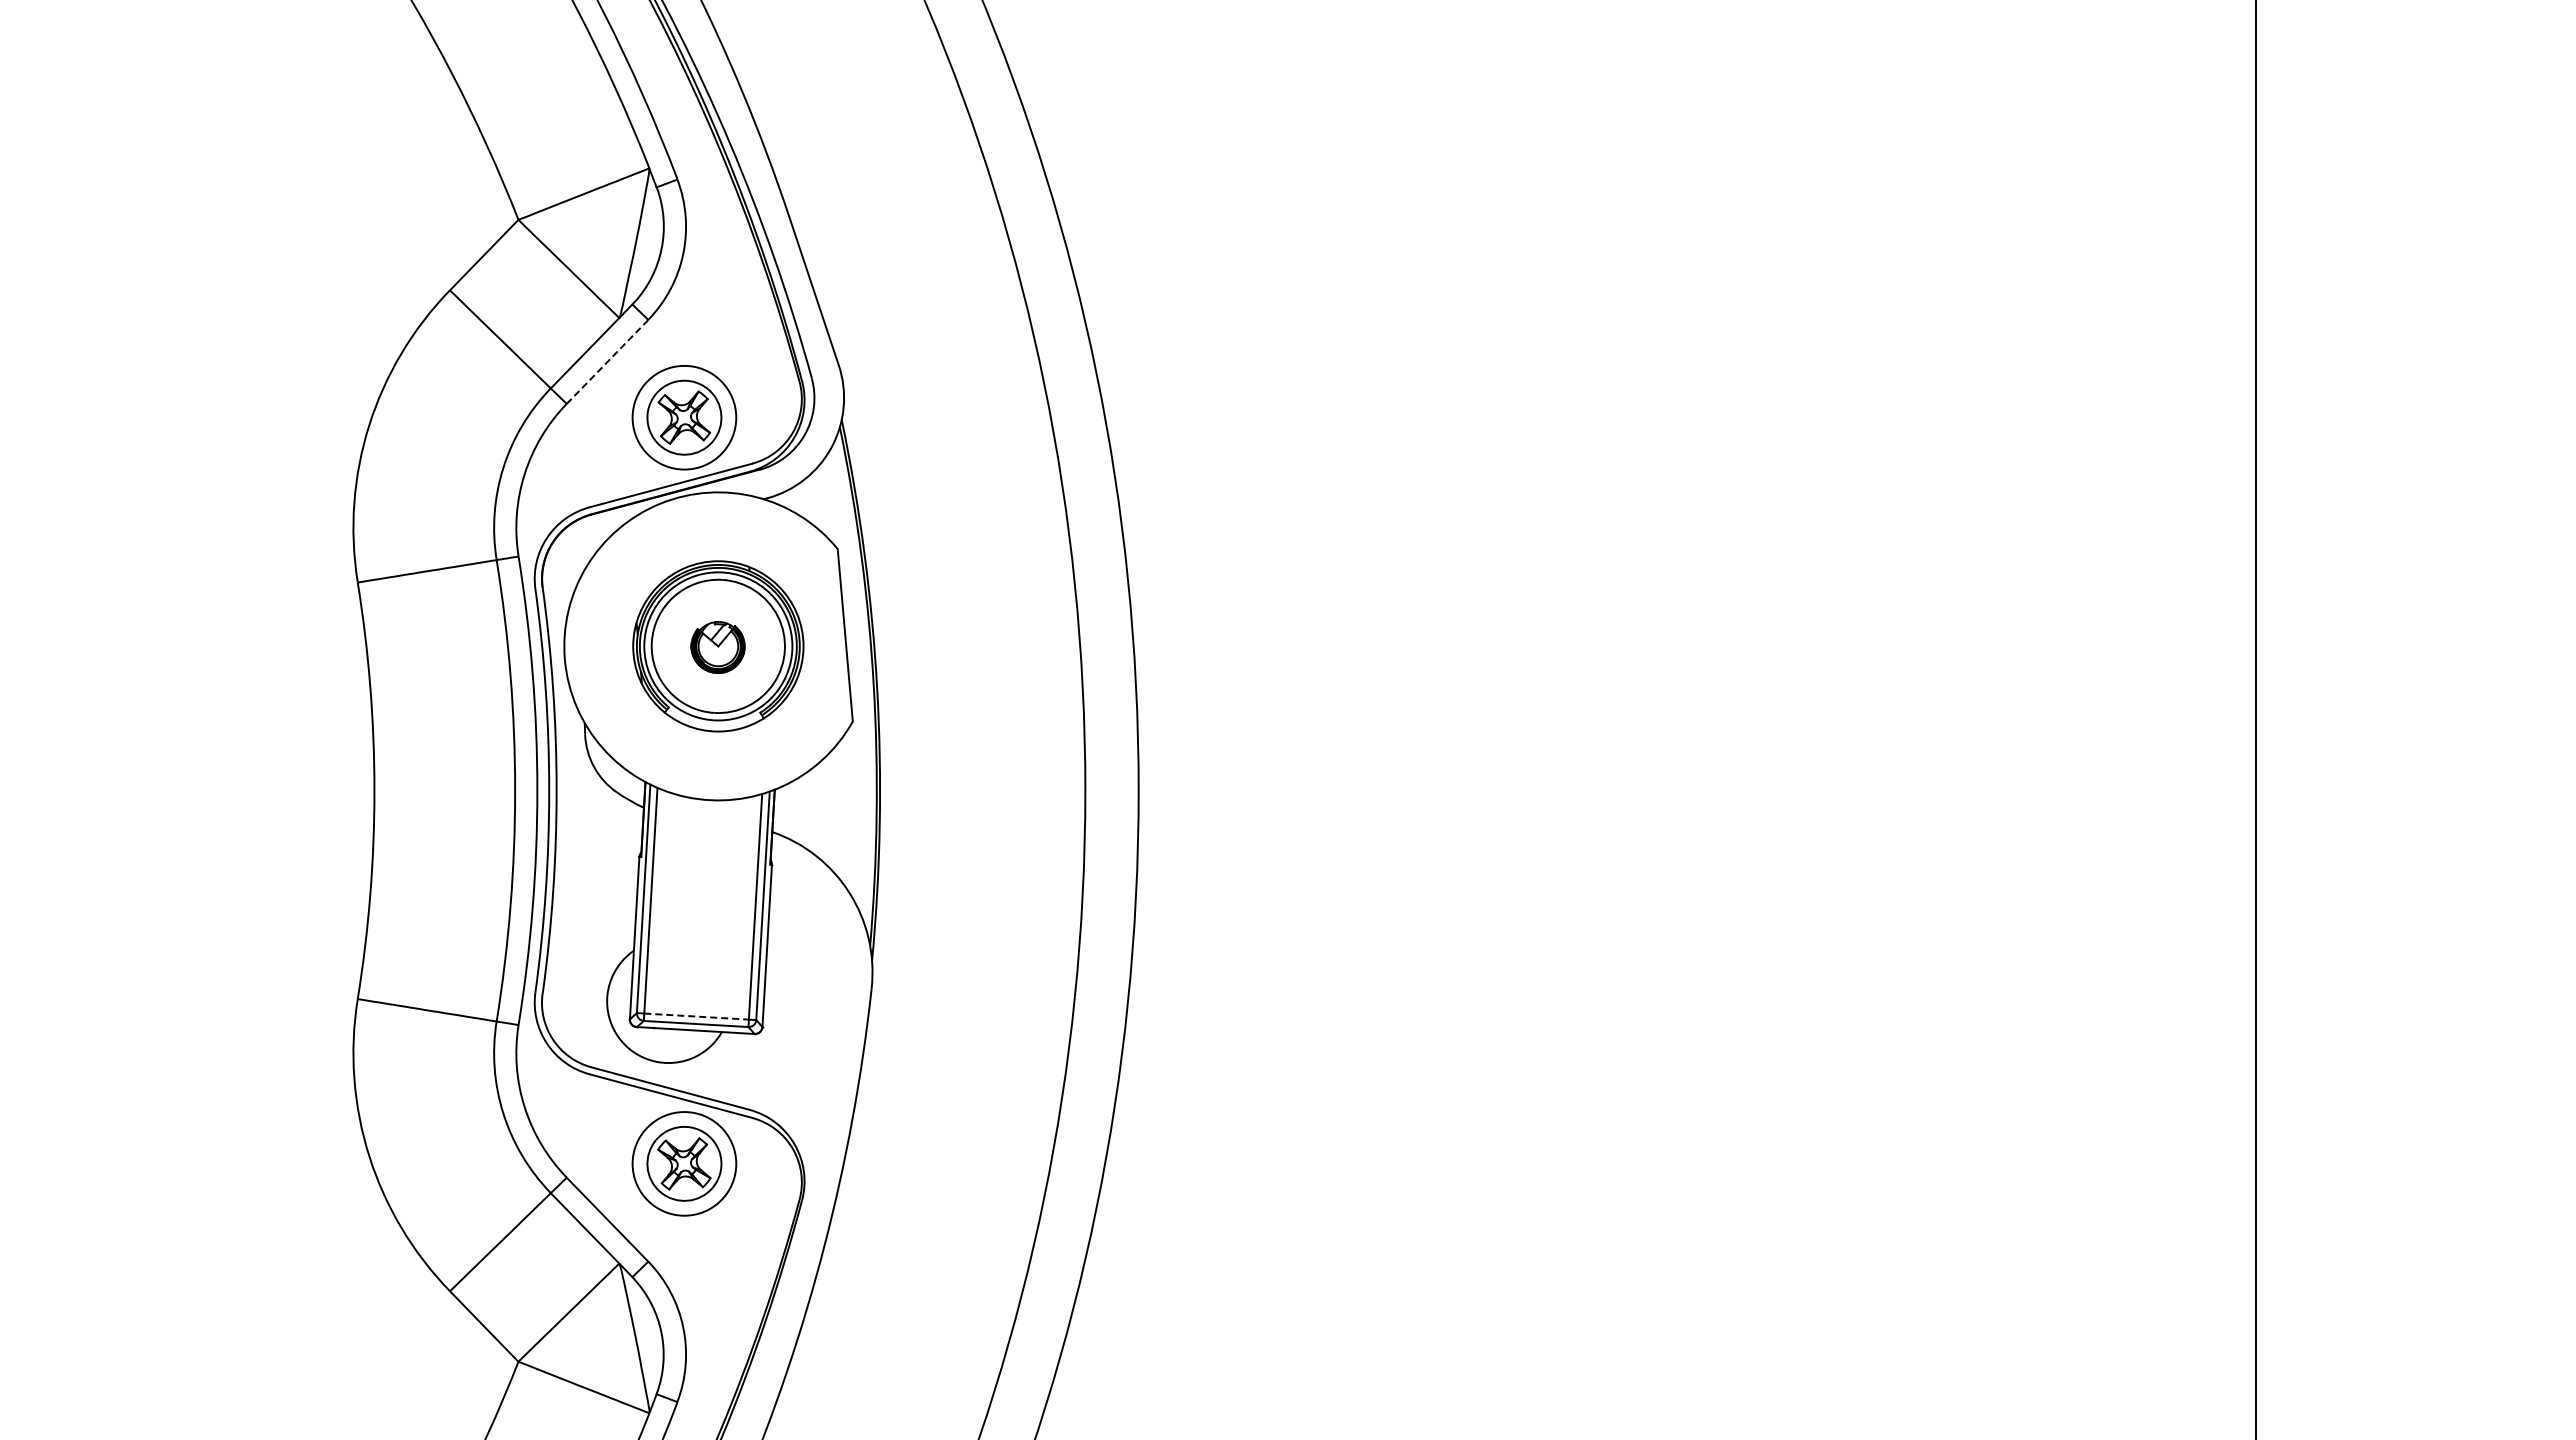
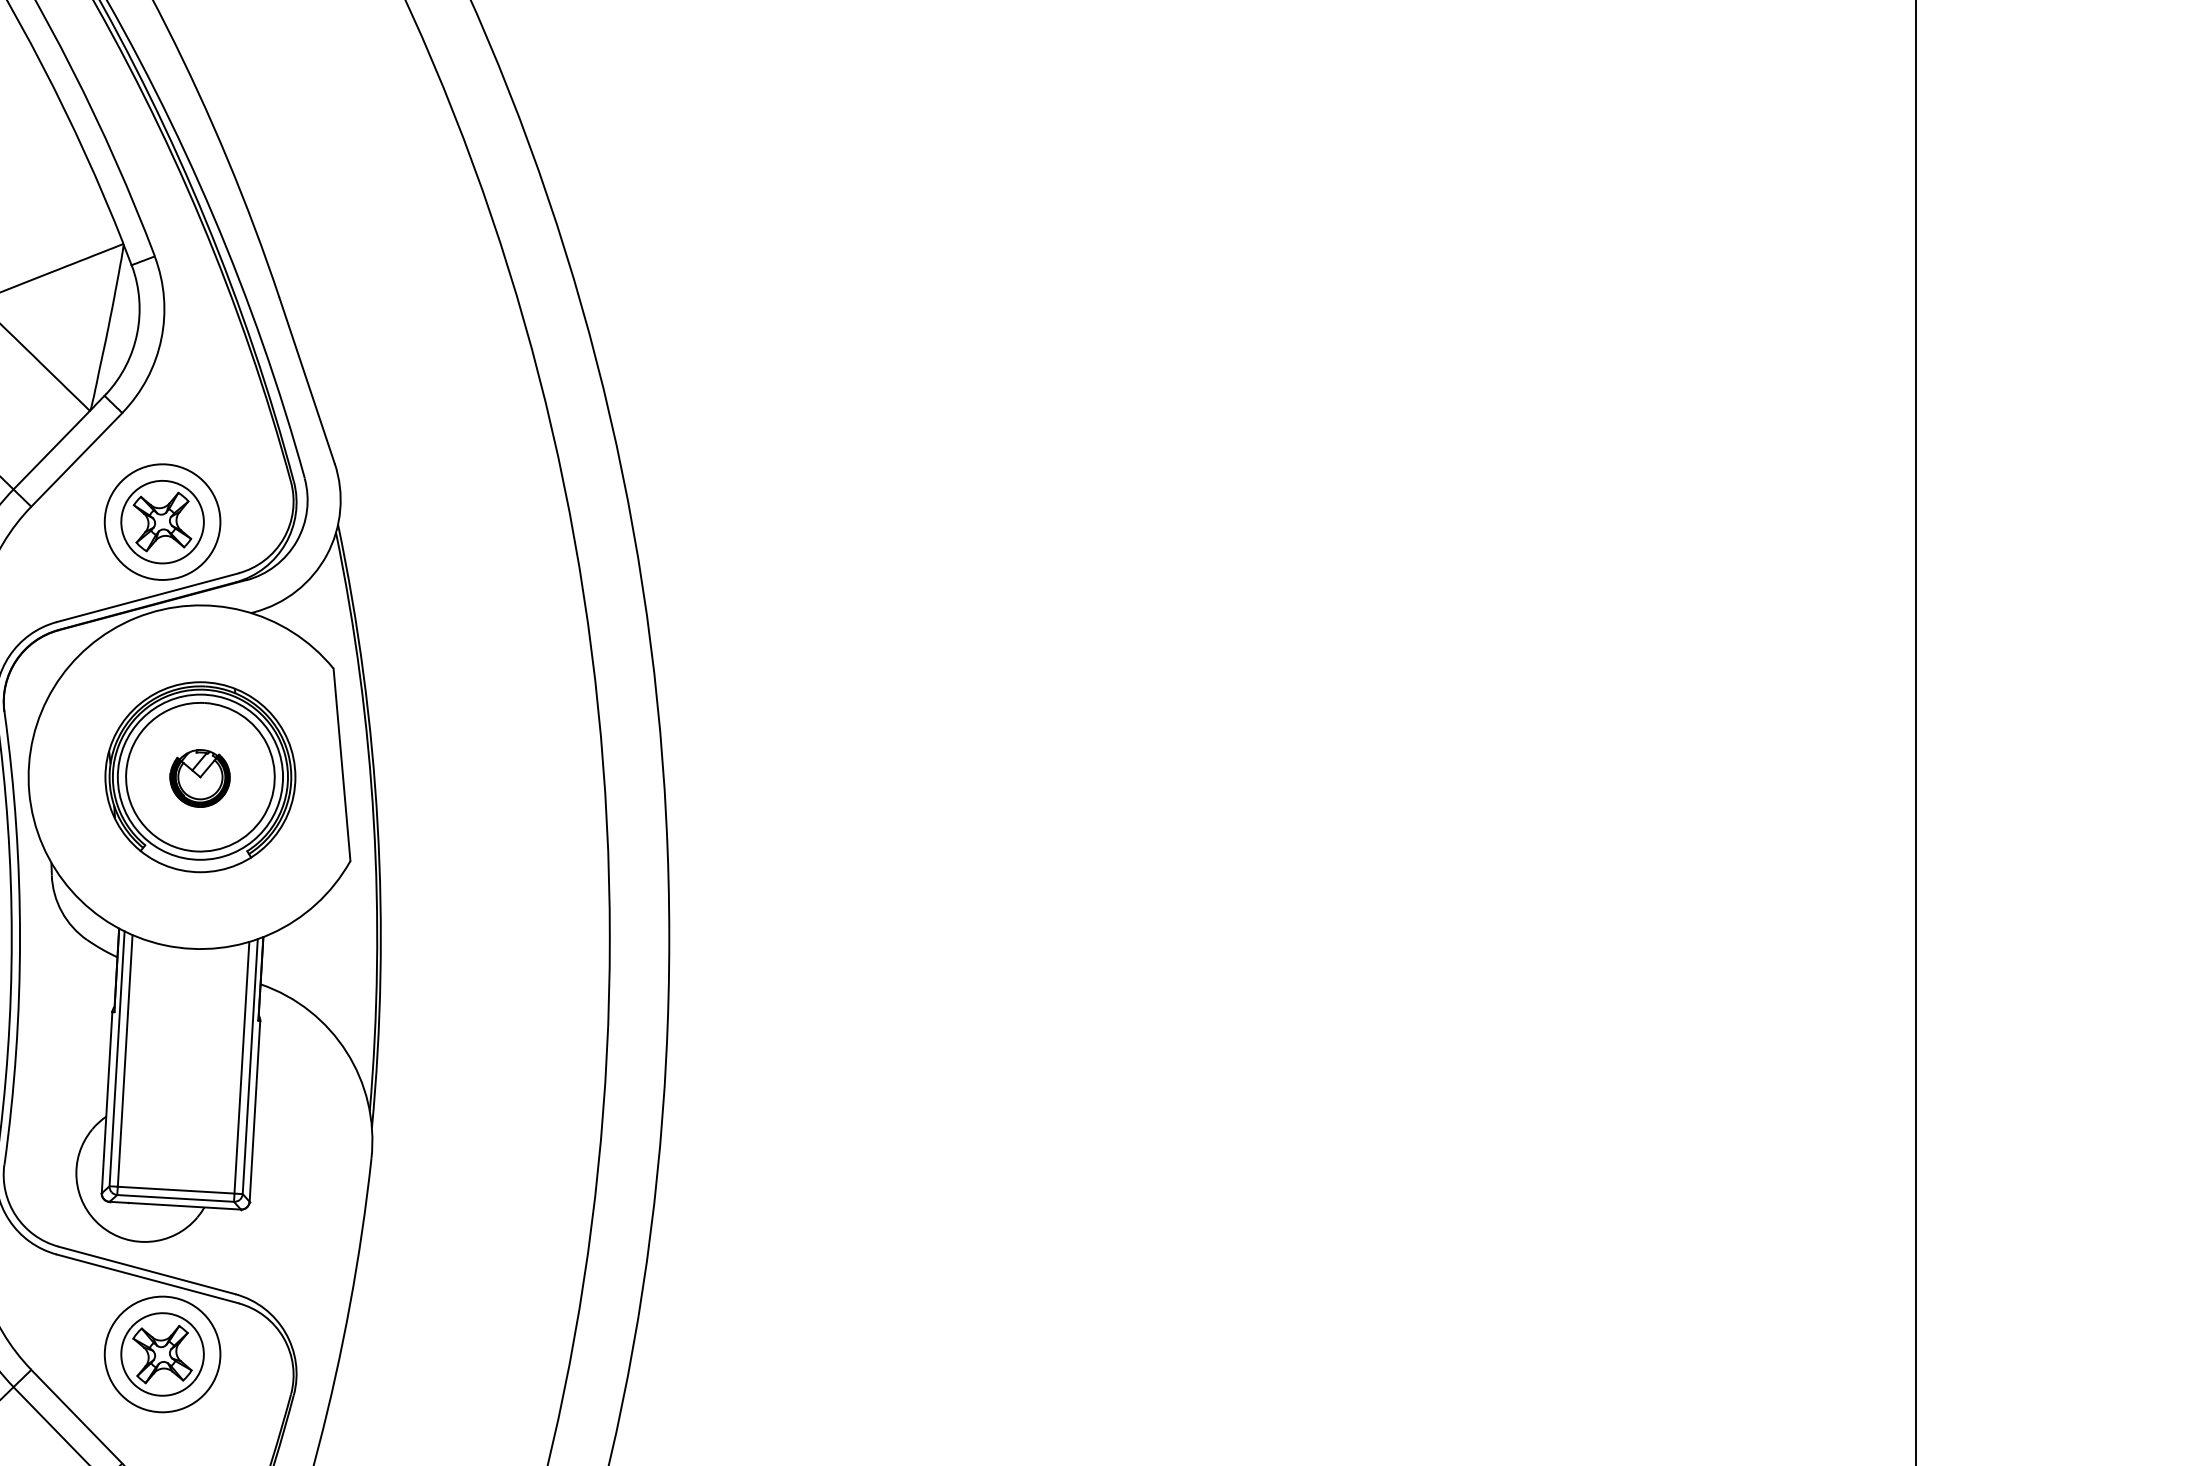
line: (607, 361) -> (76, 459), dashed -> solid
line: (697, 1016) -> (177, 1190), dashed -> solid

